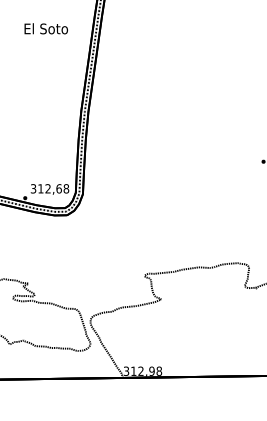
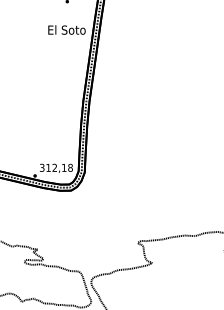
text: (45, 28) -> (66, 29), moved
text: (58, 188) -> (63, 167), 312,68 -> 312,18

